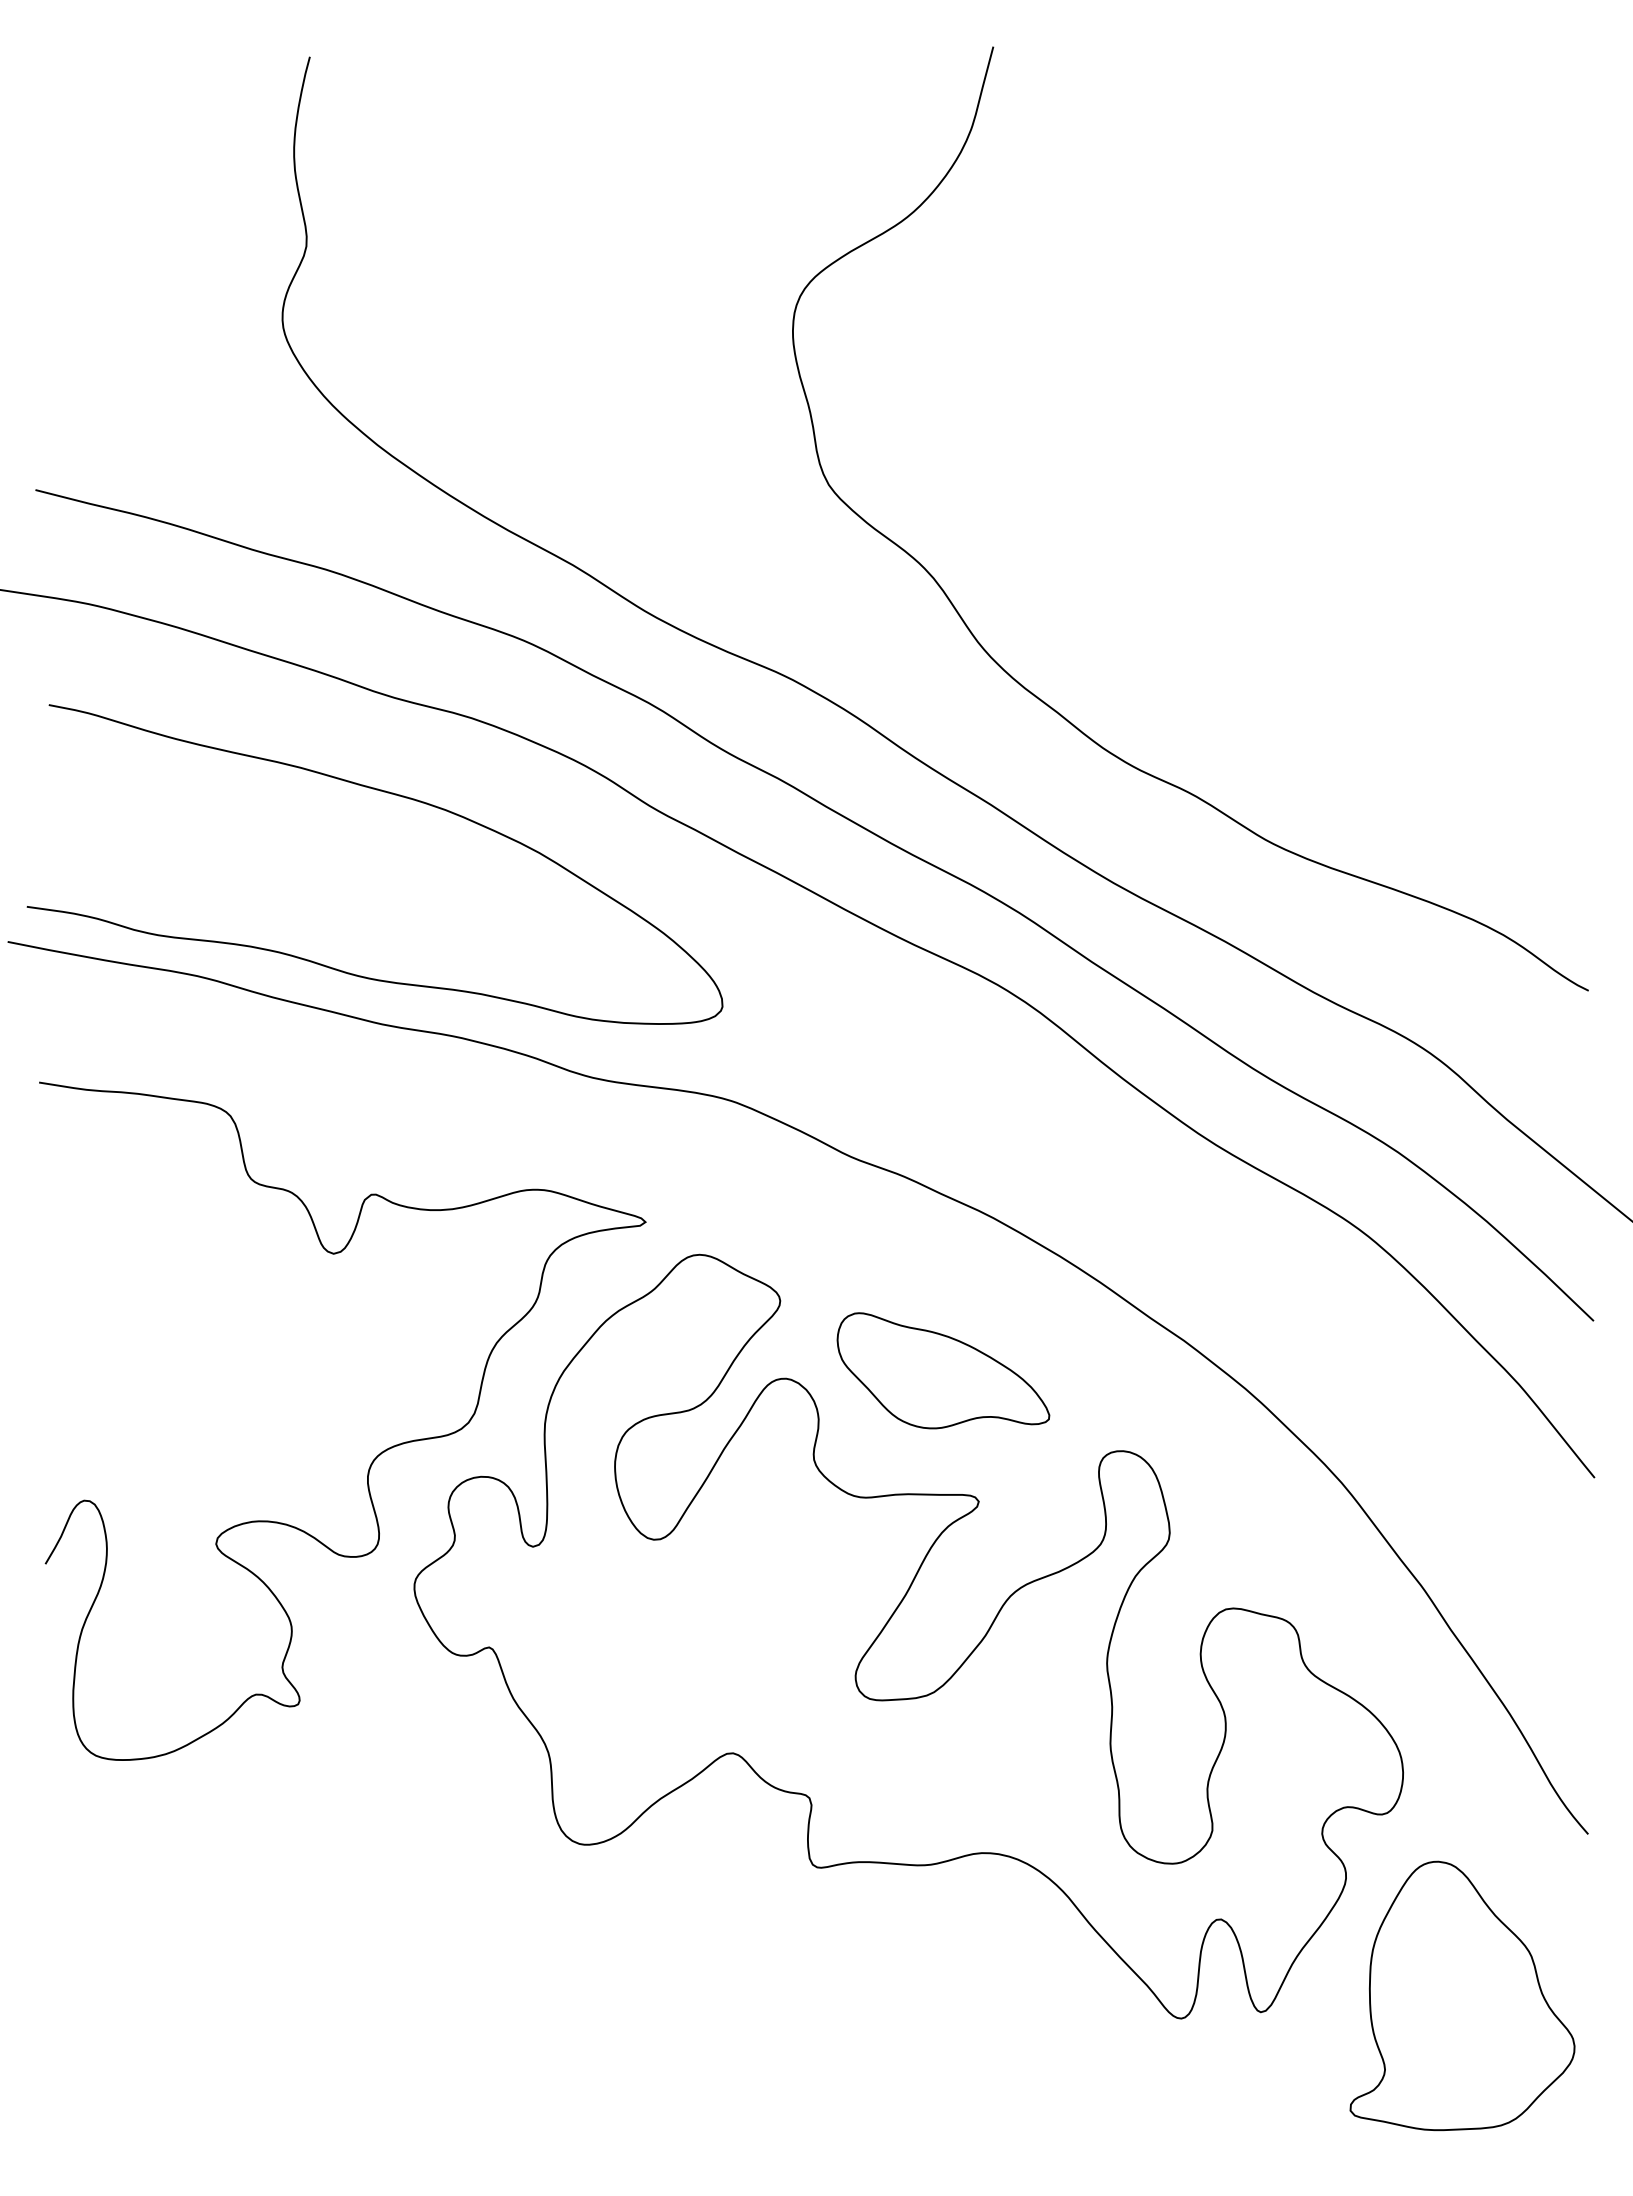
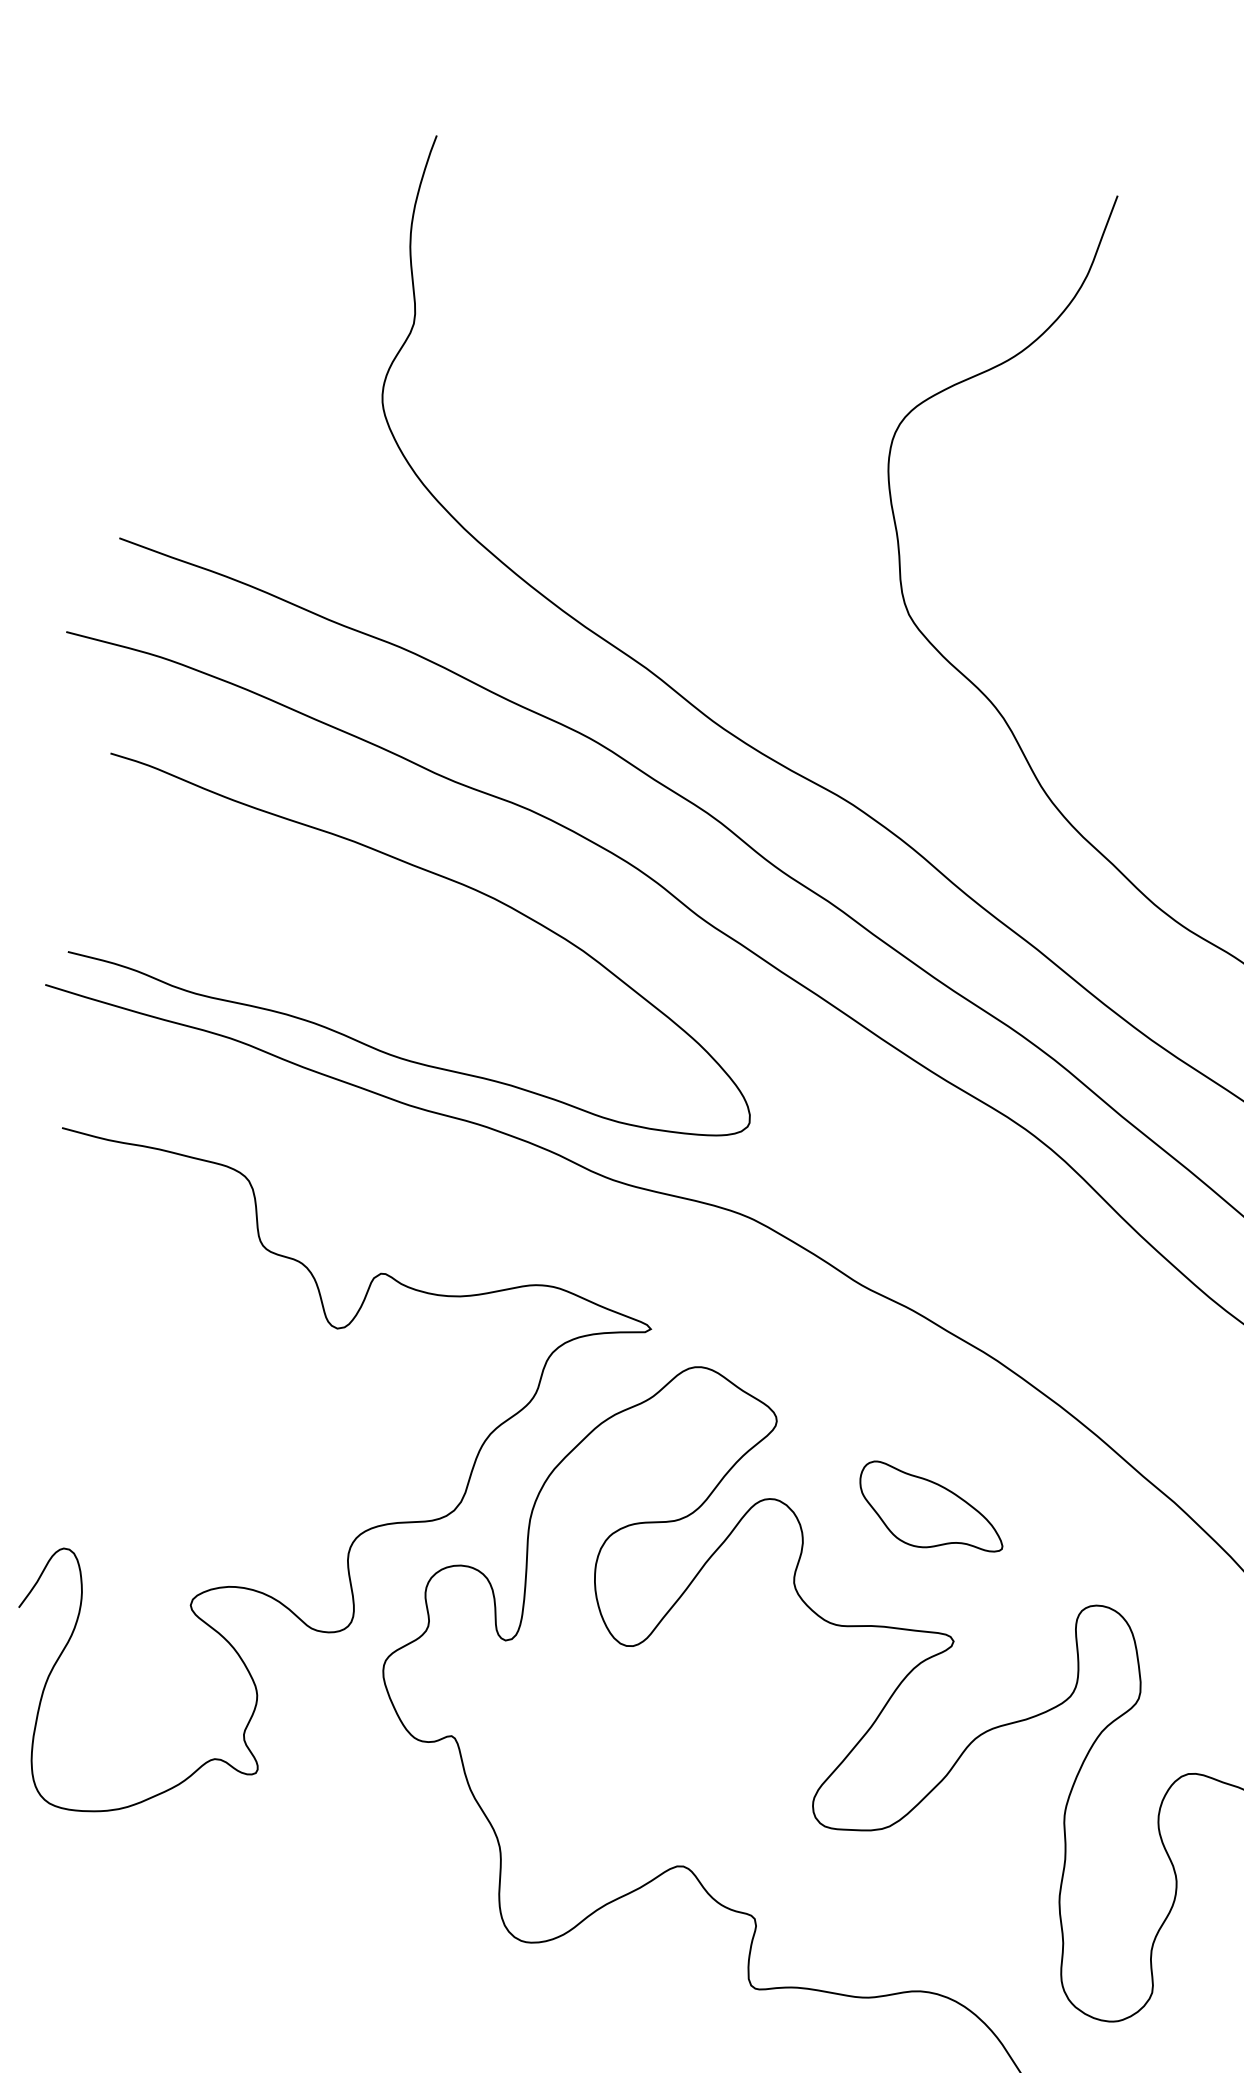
part: (943, 1370) -> (932, 1507), size x0.7

